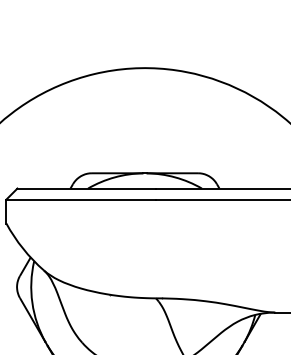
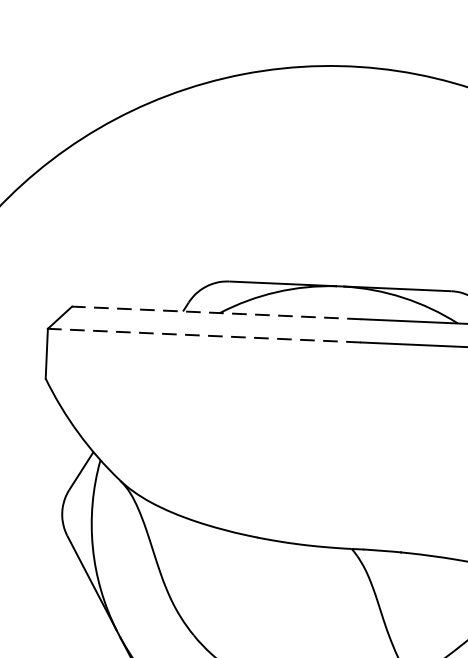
line: (86, 188) -> (216, 312), solid -> dashed
line: (81, 199) -> (205, 335), solid -> dashed

